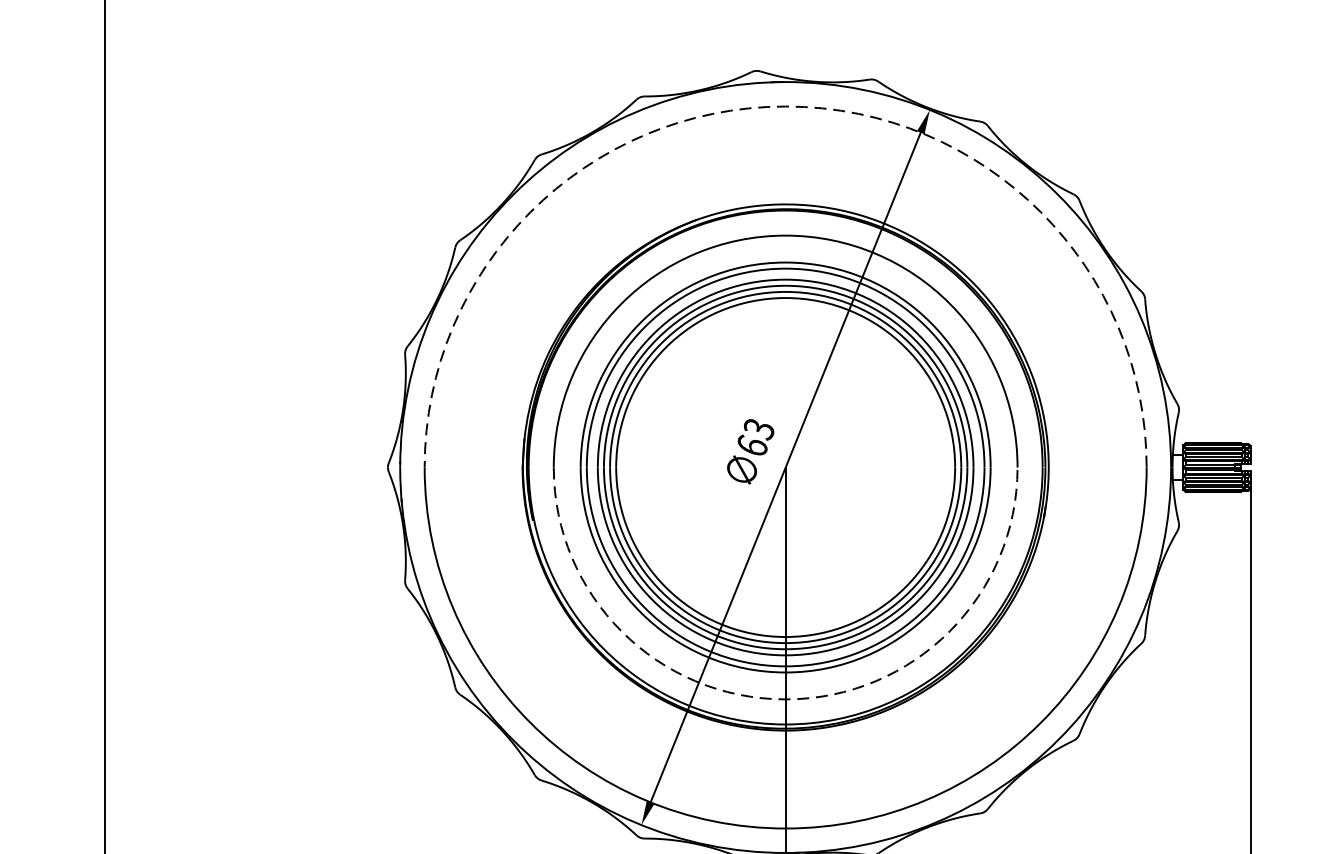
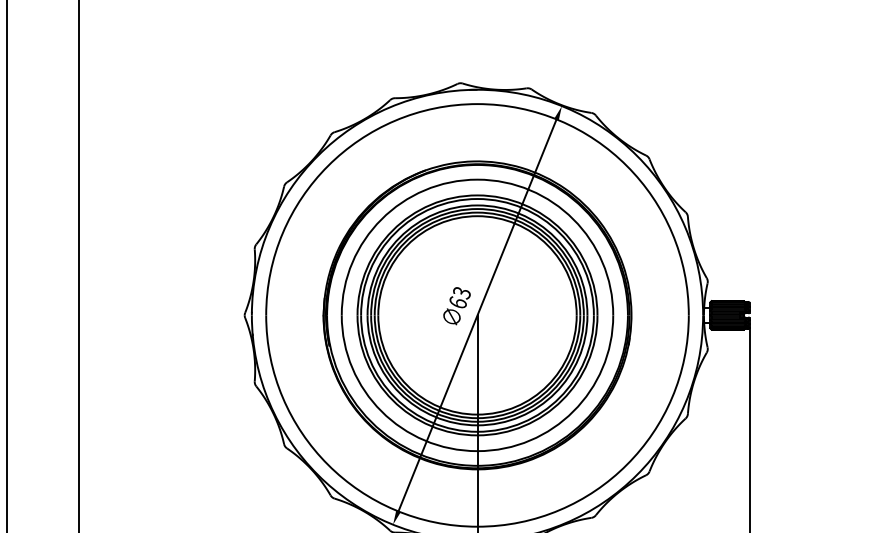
arc: (785, 107) -> (477, 104), dashed -> solid
arc: (785, 700) -> (477, 451), dashed -> solid

